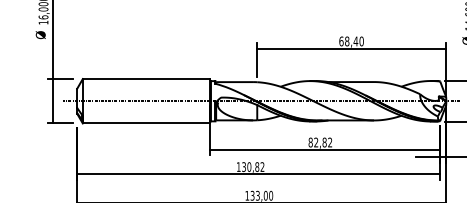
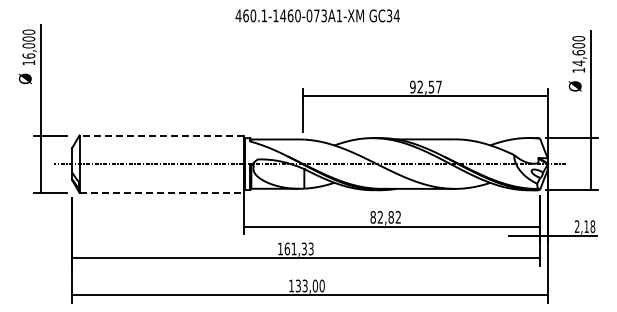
text: (351, 41) -> (425, 86), 68,40 -> 92,57
line: (146, 79) -> (161, 135), solid -> dashed
line: (147, 123) -> (162, 192), solid -> dashed
text: (252, 166) -> (298, 248), 130,82 -> 161,33

